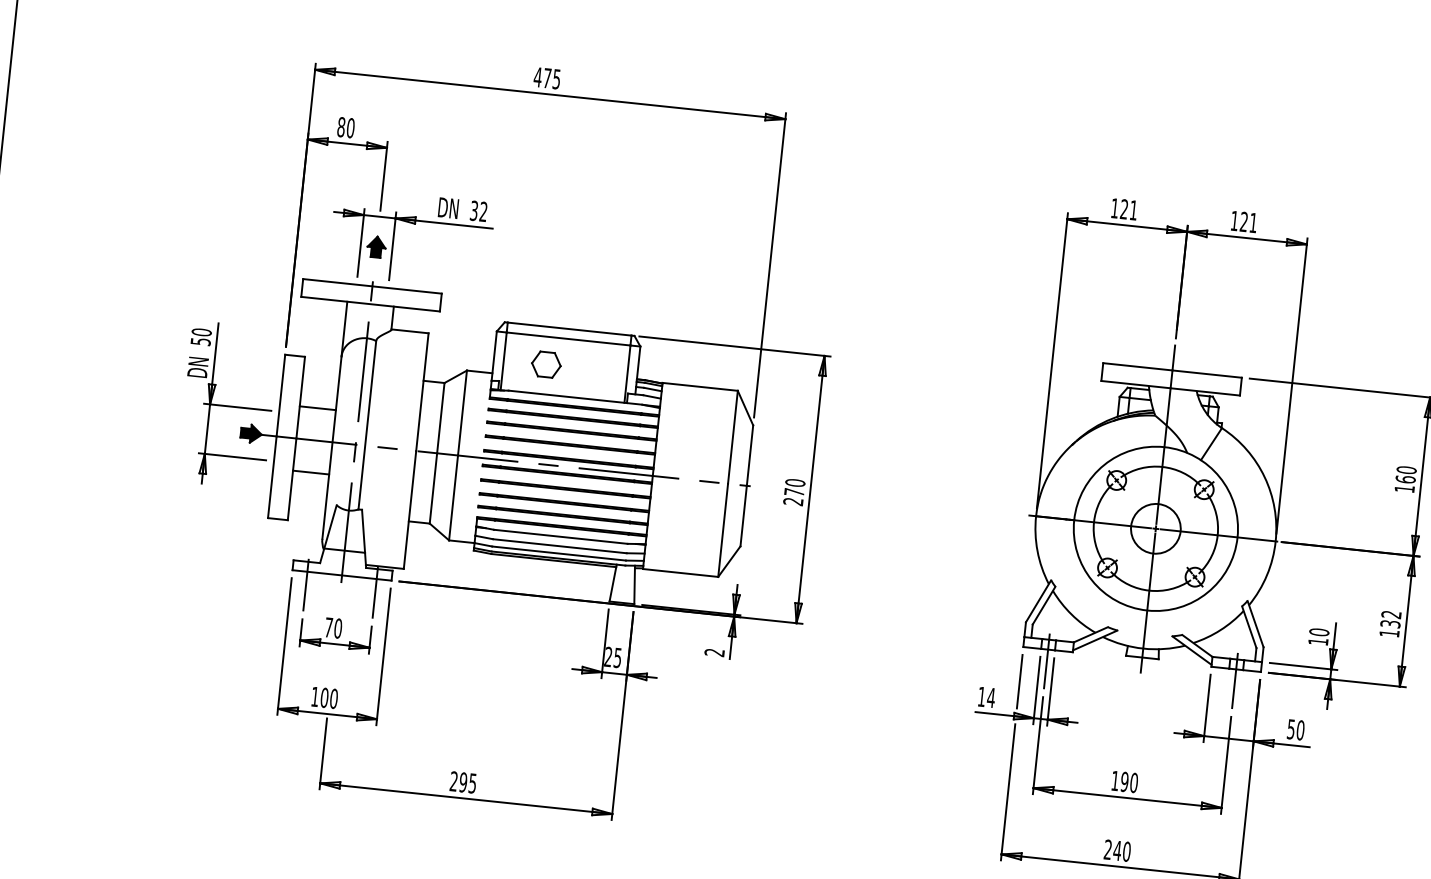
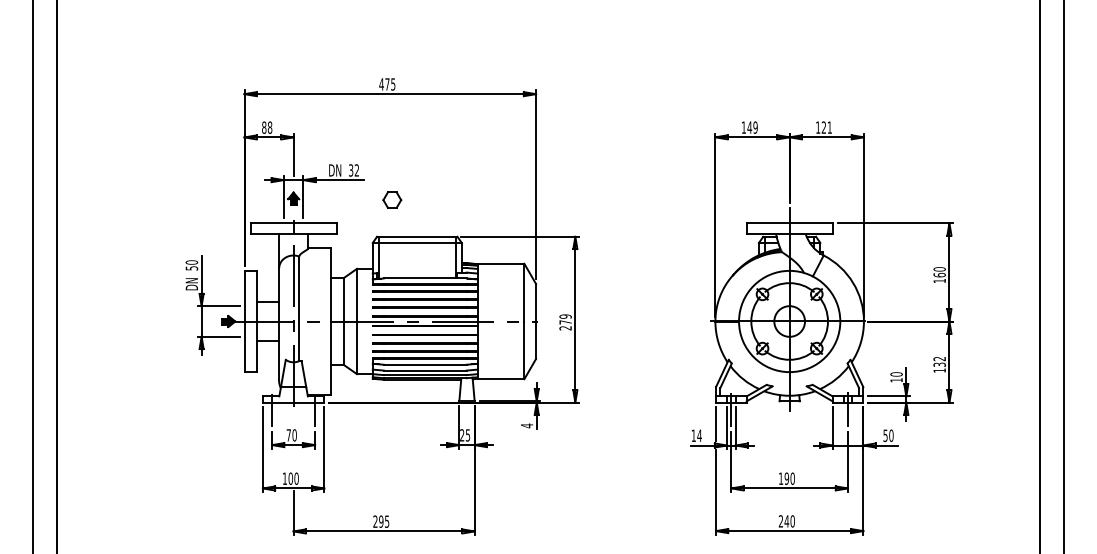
text: (349, 127) -> (269, 127), 80 -> 88
text: (1128, 209) -> (752, 127), 121 -> 149
part: (546, 363) -> (392, 199), moved
text: (795, 482) -> (565, 316), 270 -> 279
text: (713, 651) -> (526, 425), 2 -> 4

